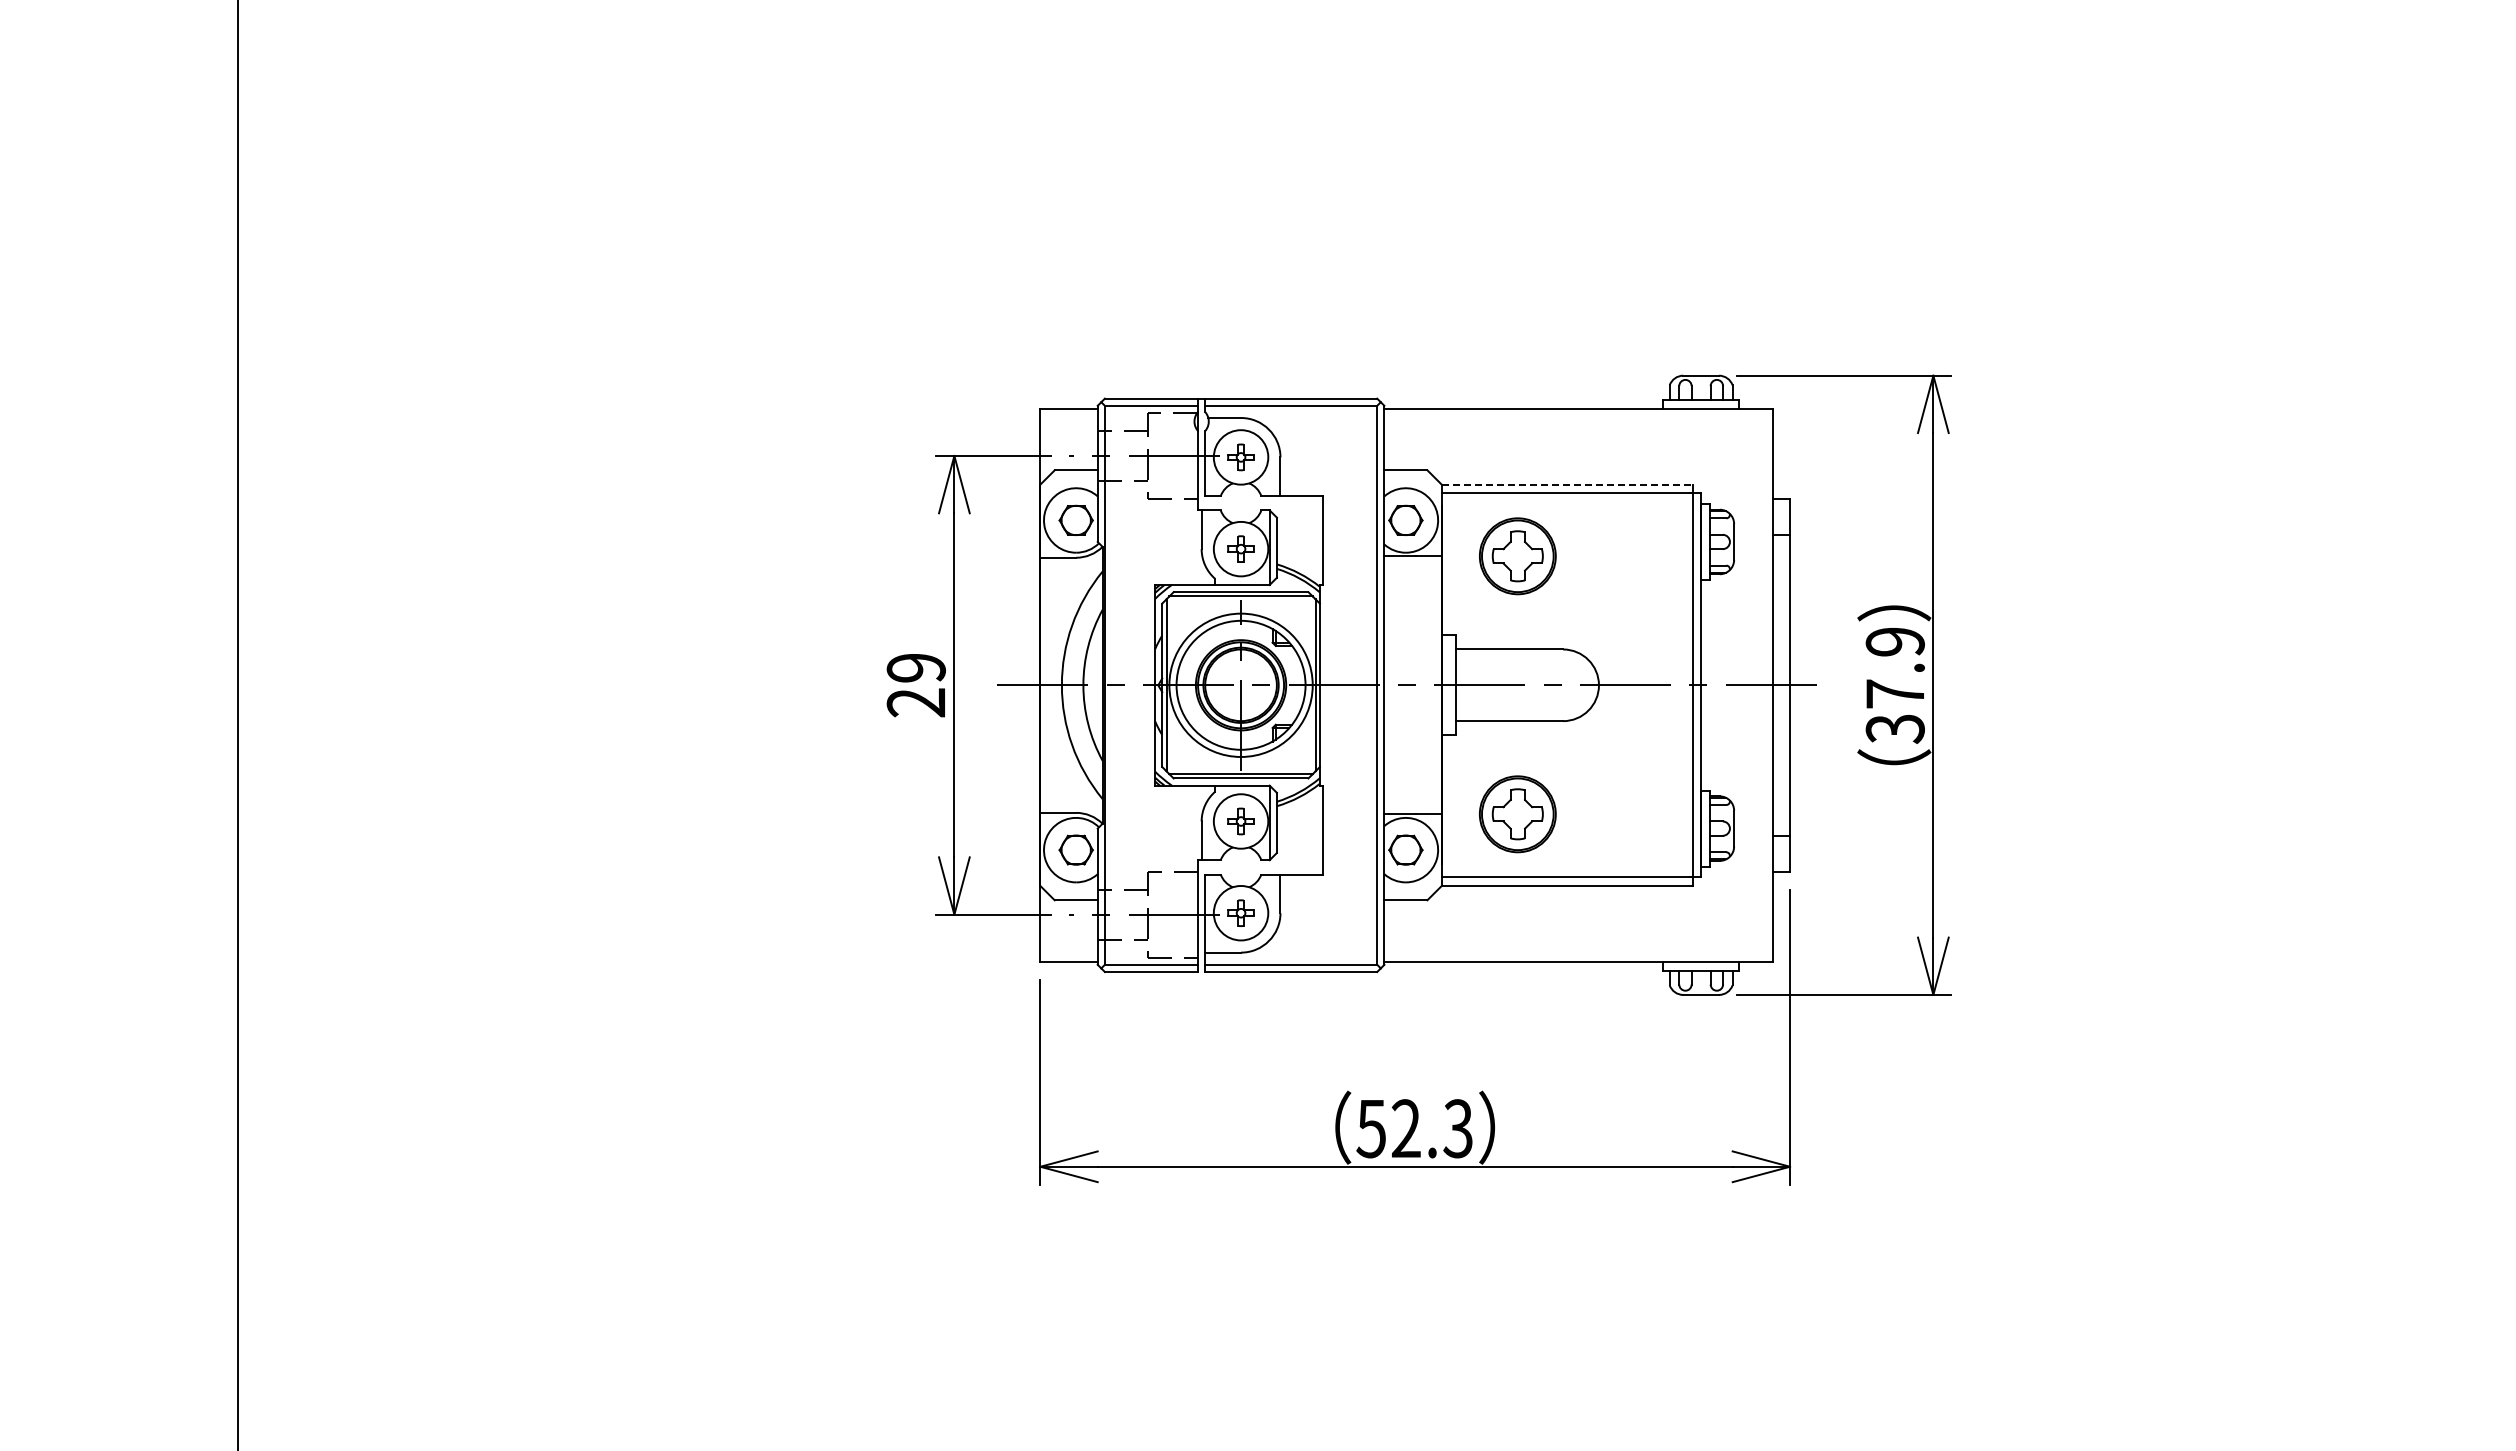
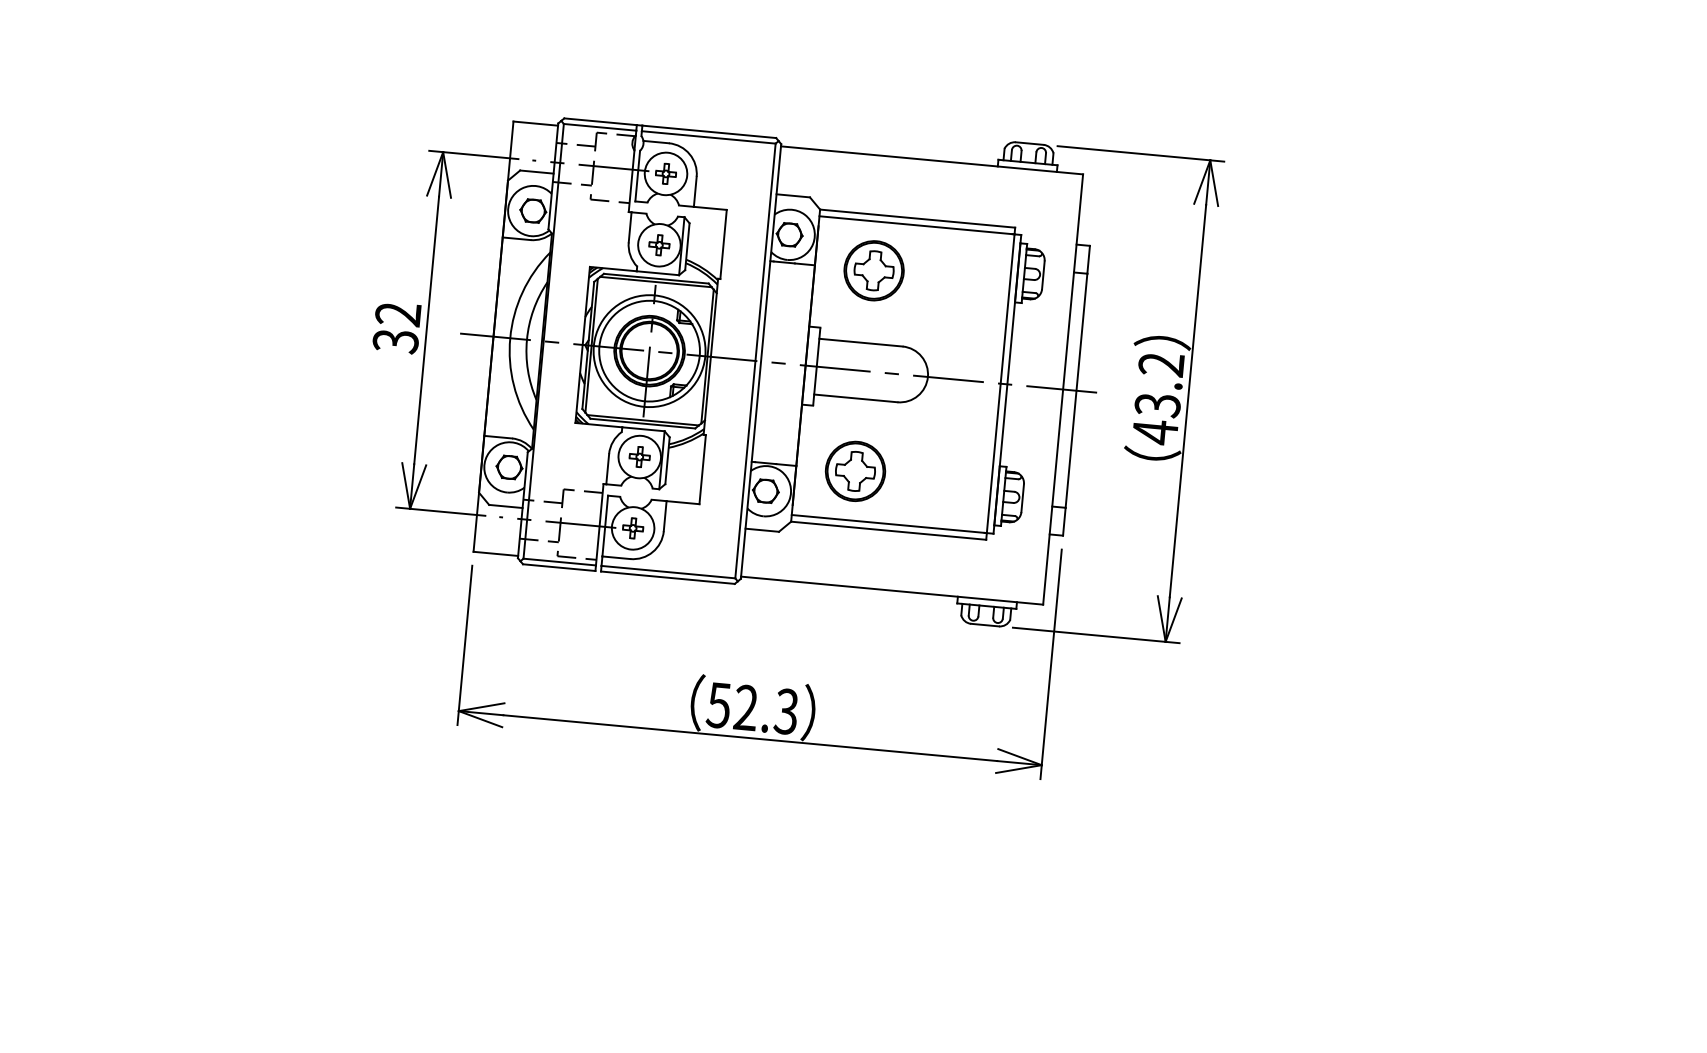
line: (1567, 484) -> (917, 218), dashed -> solid
text: (916, 685) -> (397, 327), 29 -> 32
text: (1894, 685) -> (1157, 398), 37.9 -> 43.2

